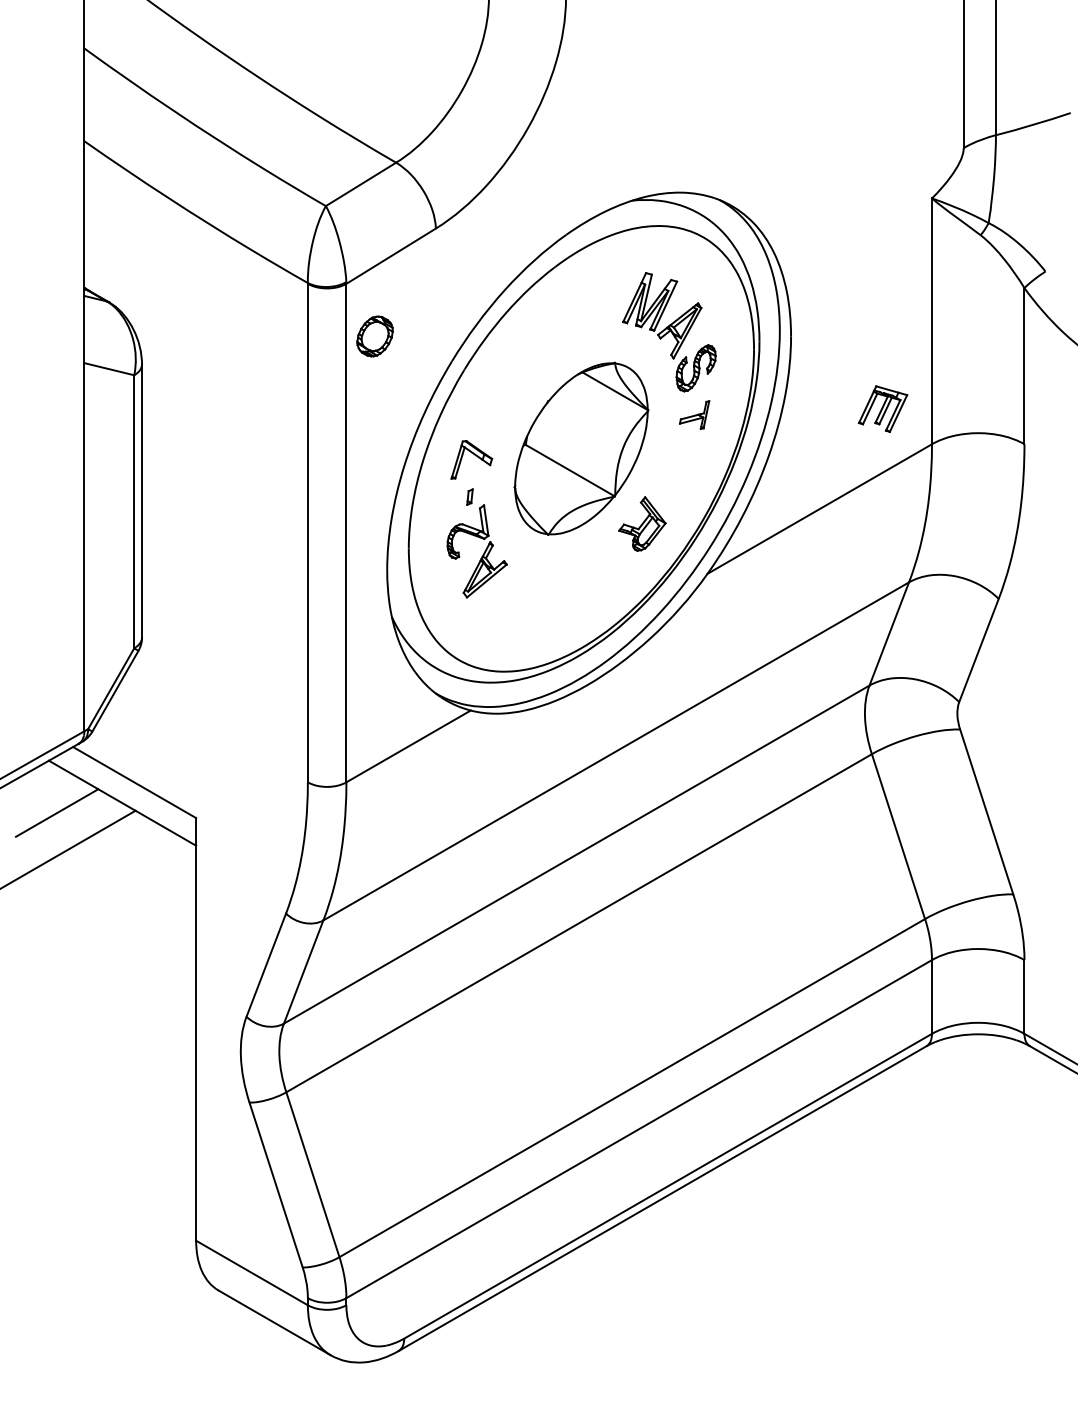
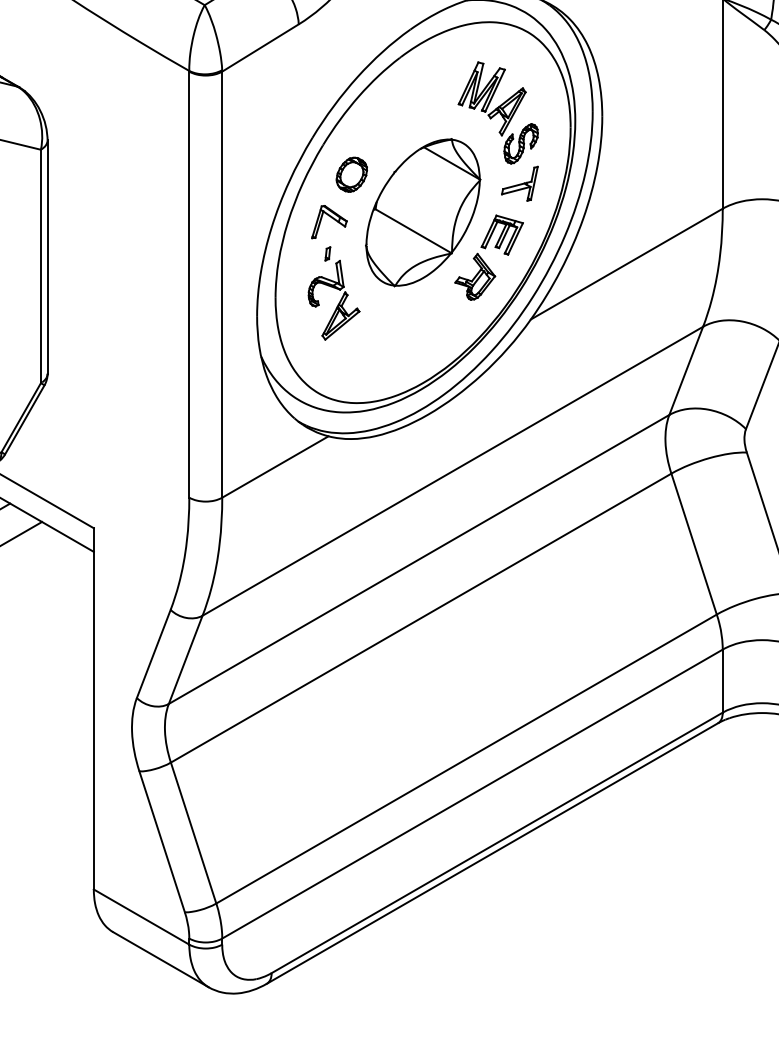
part: (374, 336) -> (351, 174), moved
part: (883, 408) -> (502, 234), moved
part: (694, 414) -> (519, 183), size x1.43

